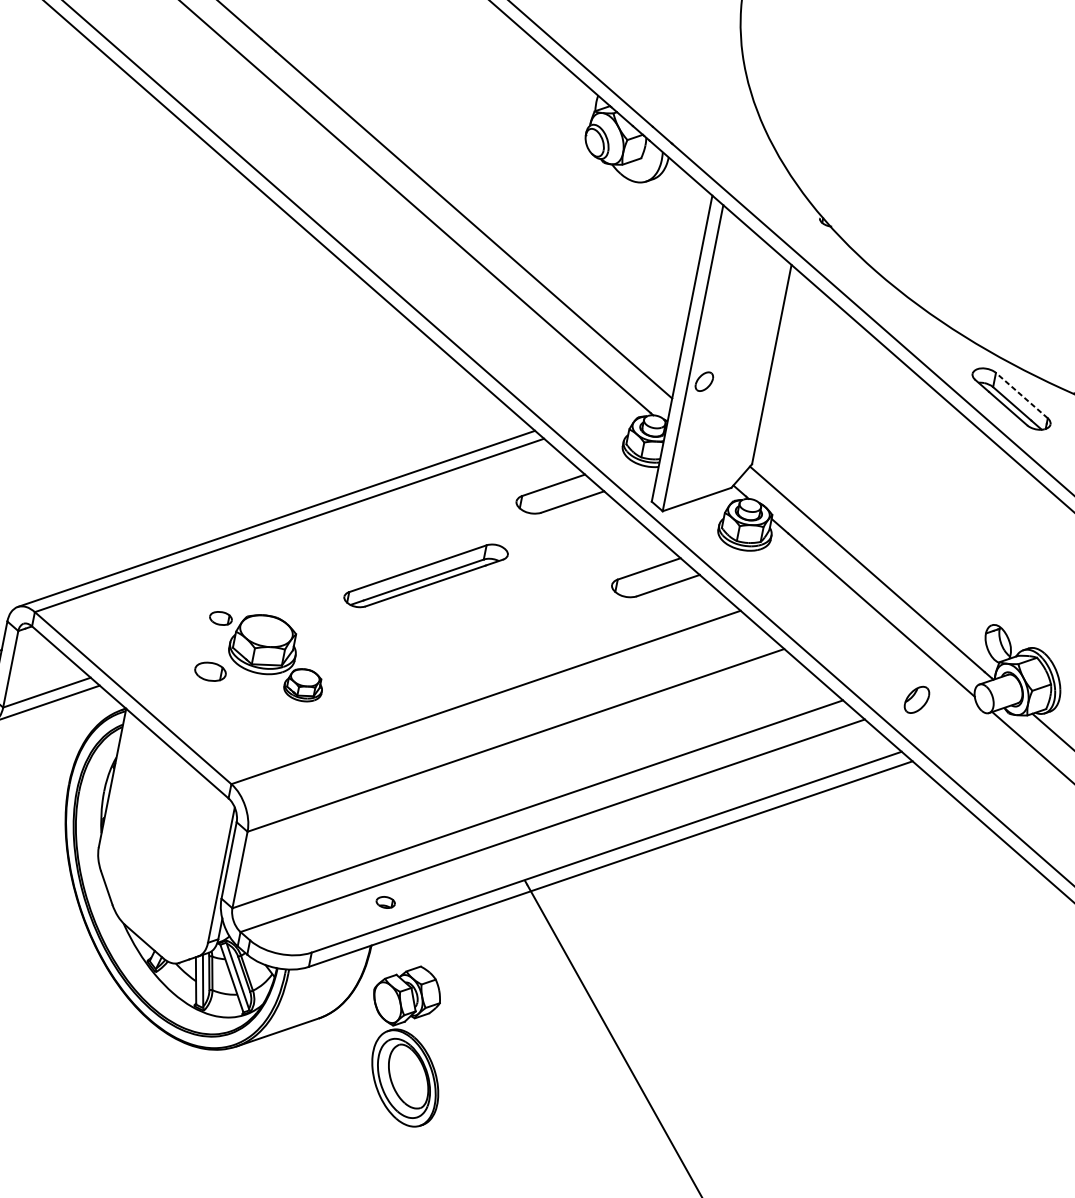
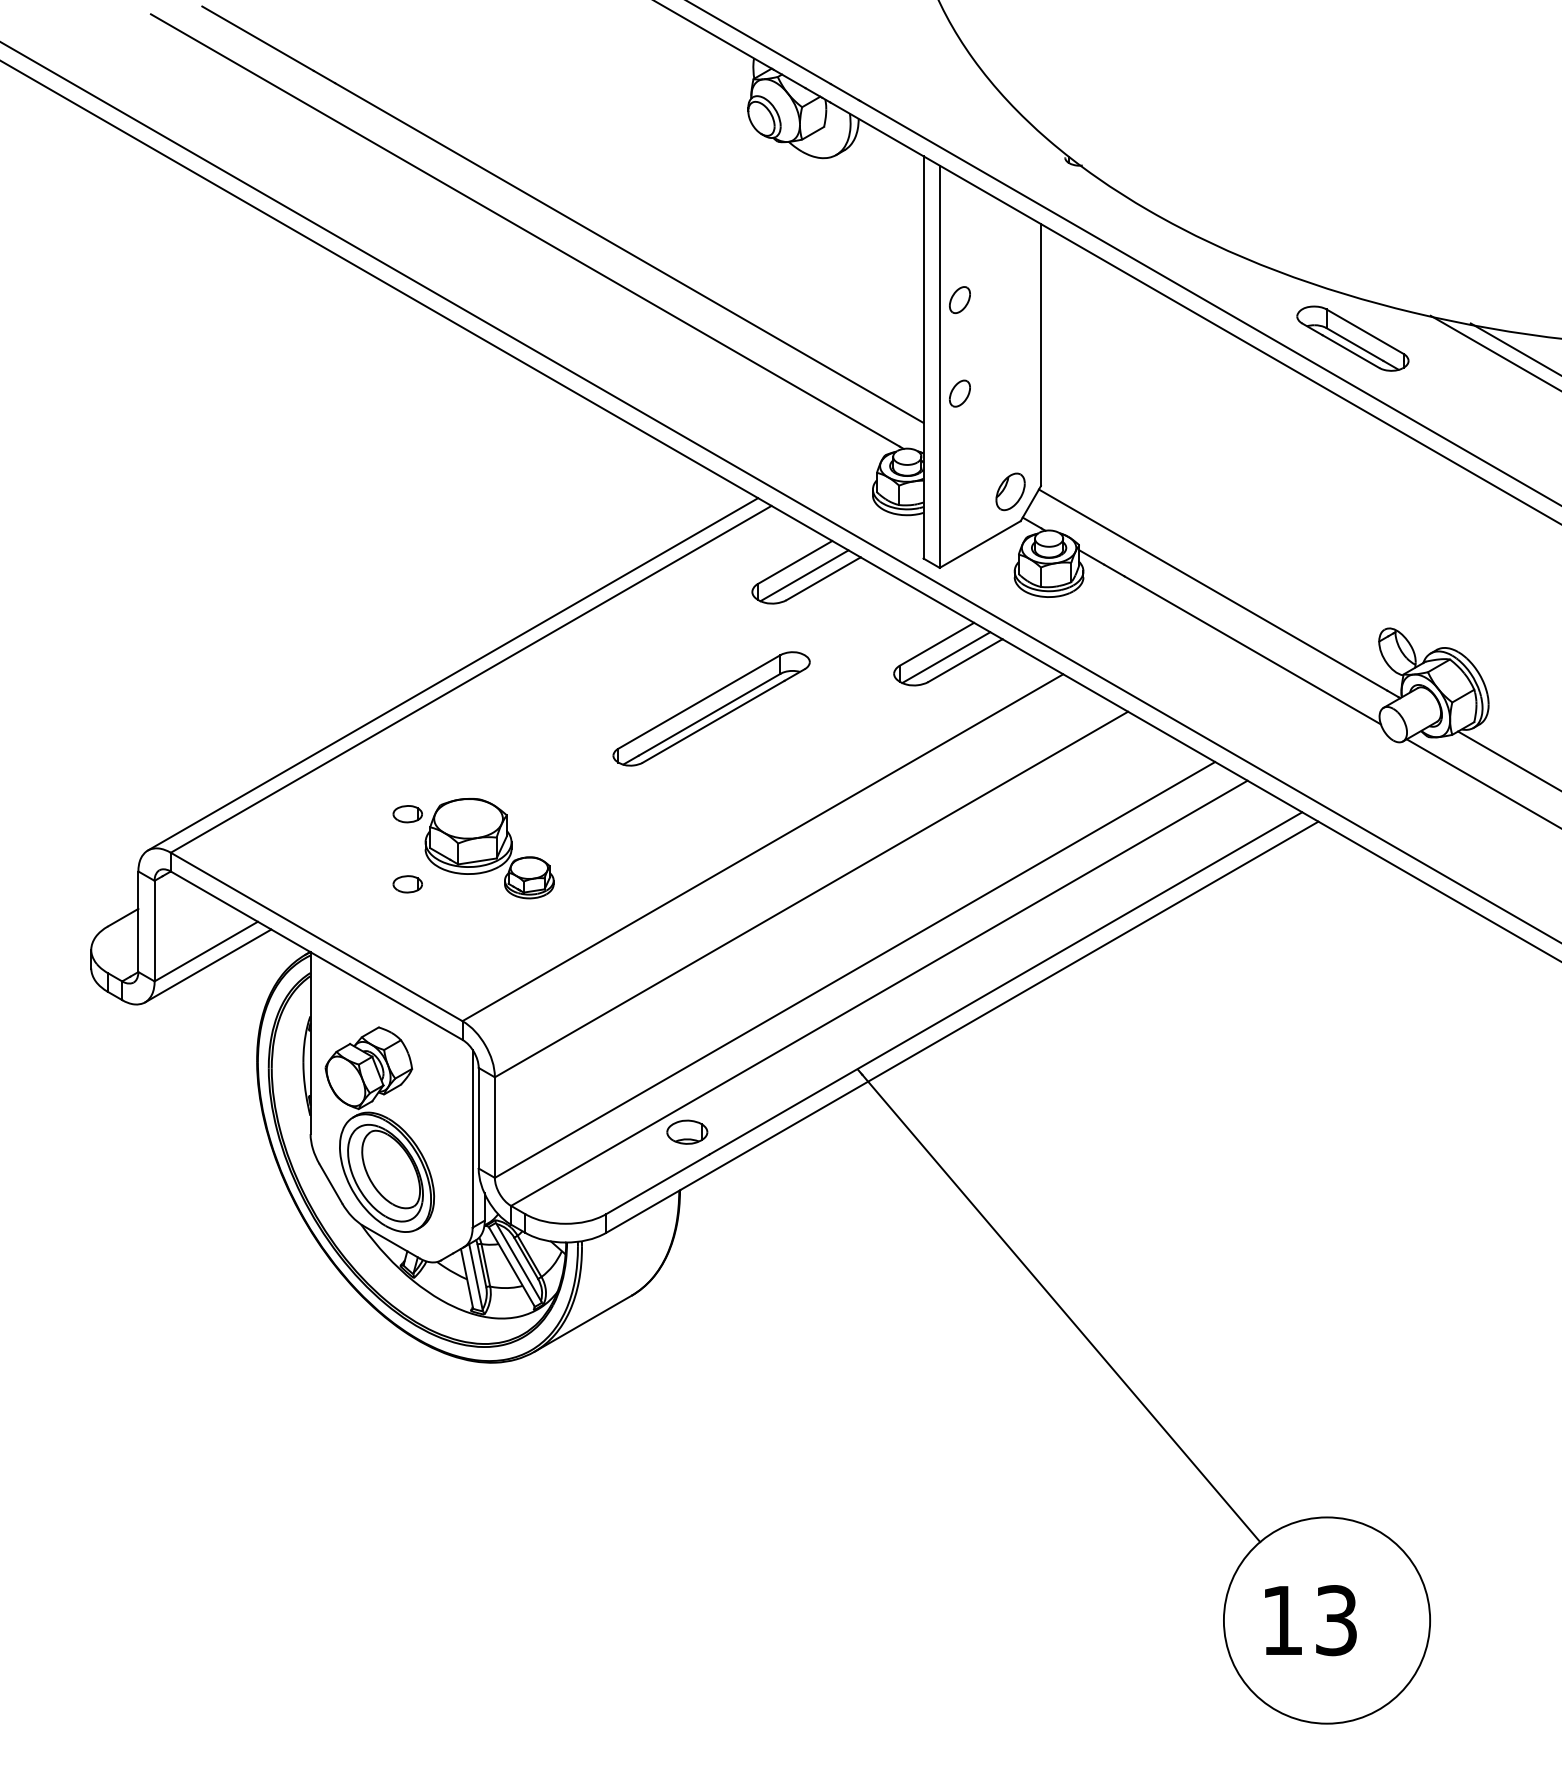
part: (718, 310) -> (959, 300), added
line: (1021, 395) -> (1364, 331), dashed -> solid
line: (558, 496) -> (804, 575), added
part: (426, 575) -> (711, 708), moved
line: (654, 580) -> (946, 657), added
part: (210, 671) -> (407, 884), size x0.71
part: (916, 699) -> (1010, 491), moved
part: (385, 901) -> (687, 1131), size x1.67
part: (406, 1044) -> (379, 1129), moved

